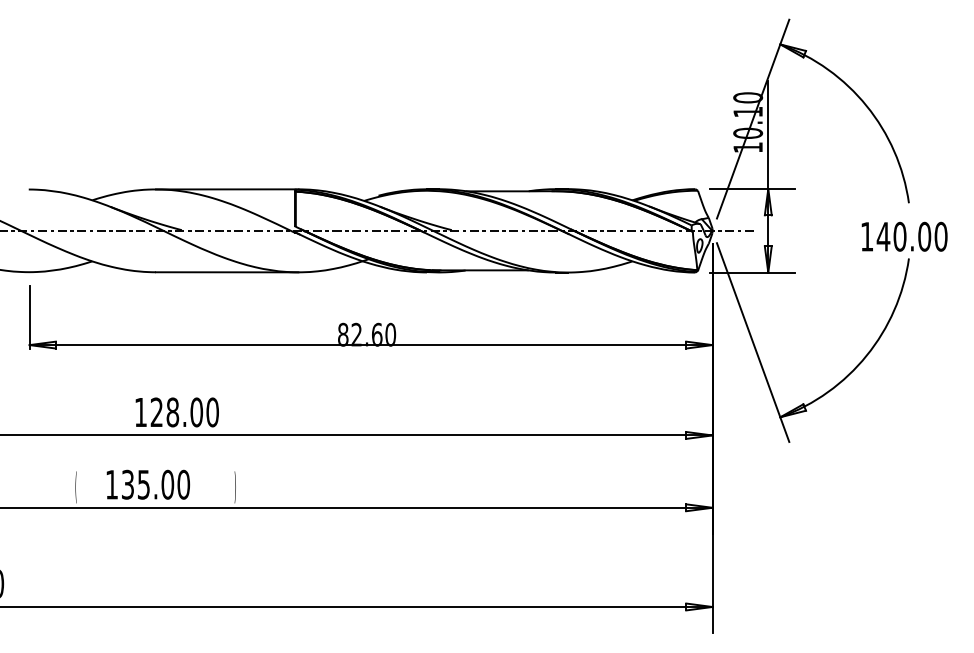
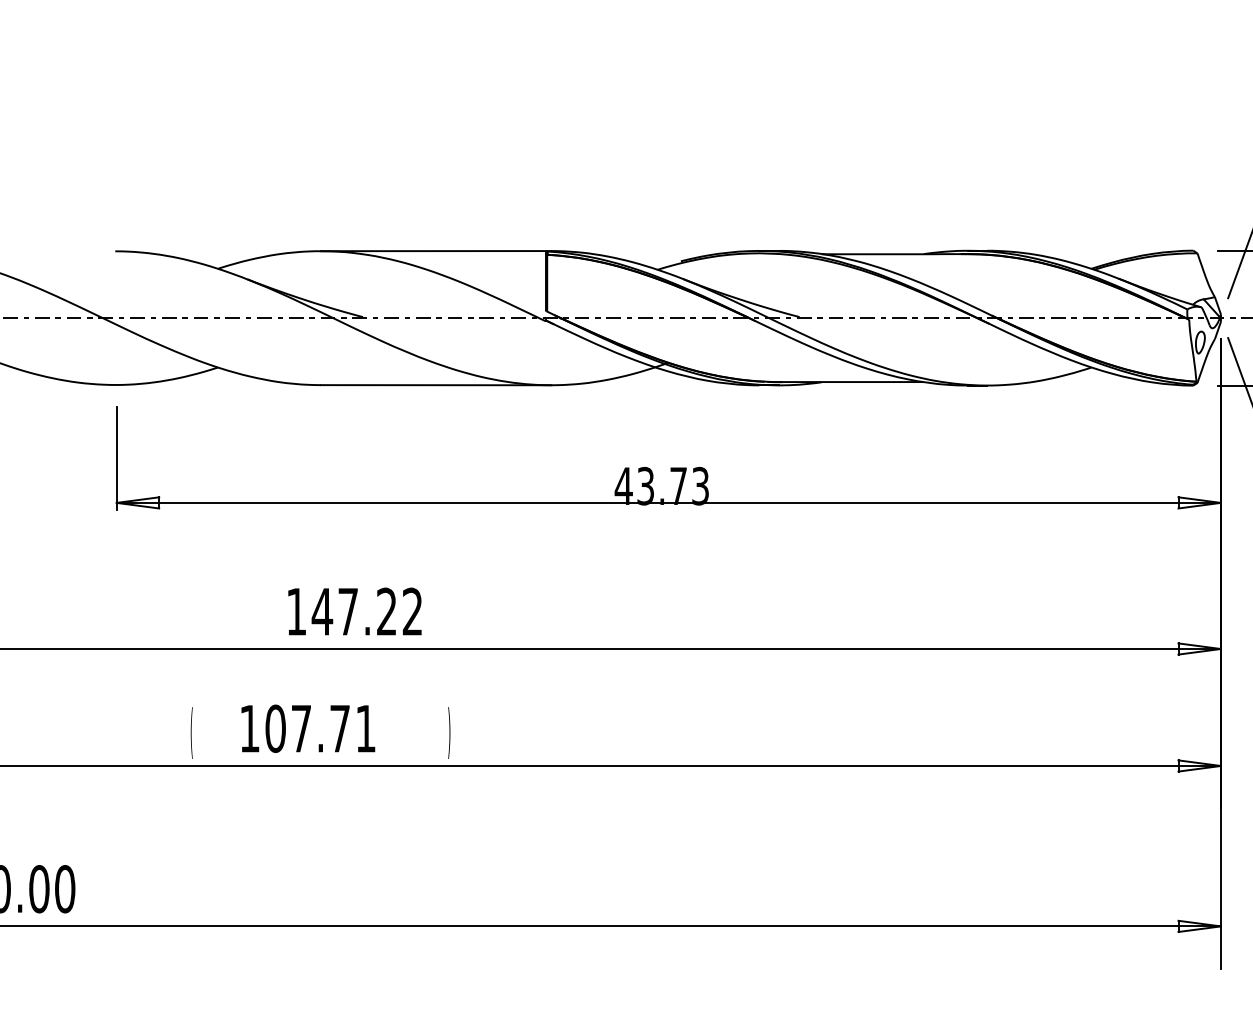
text: (366, 334) -> (661, 485), 82.60 -> 43.73
text: (184, 412) -> (367, 611), 128.00 -> 147.22
text: (155, 484) -> (320, 728), 135.00 -> 107.71

